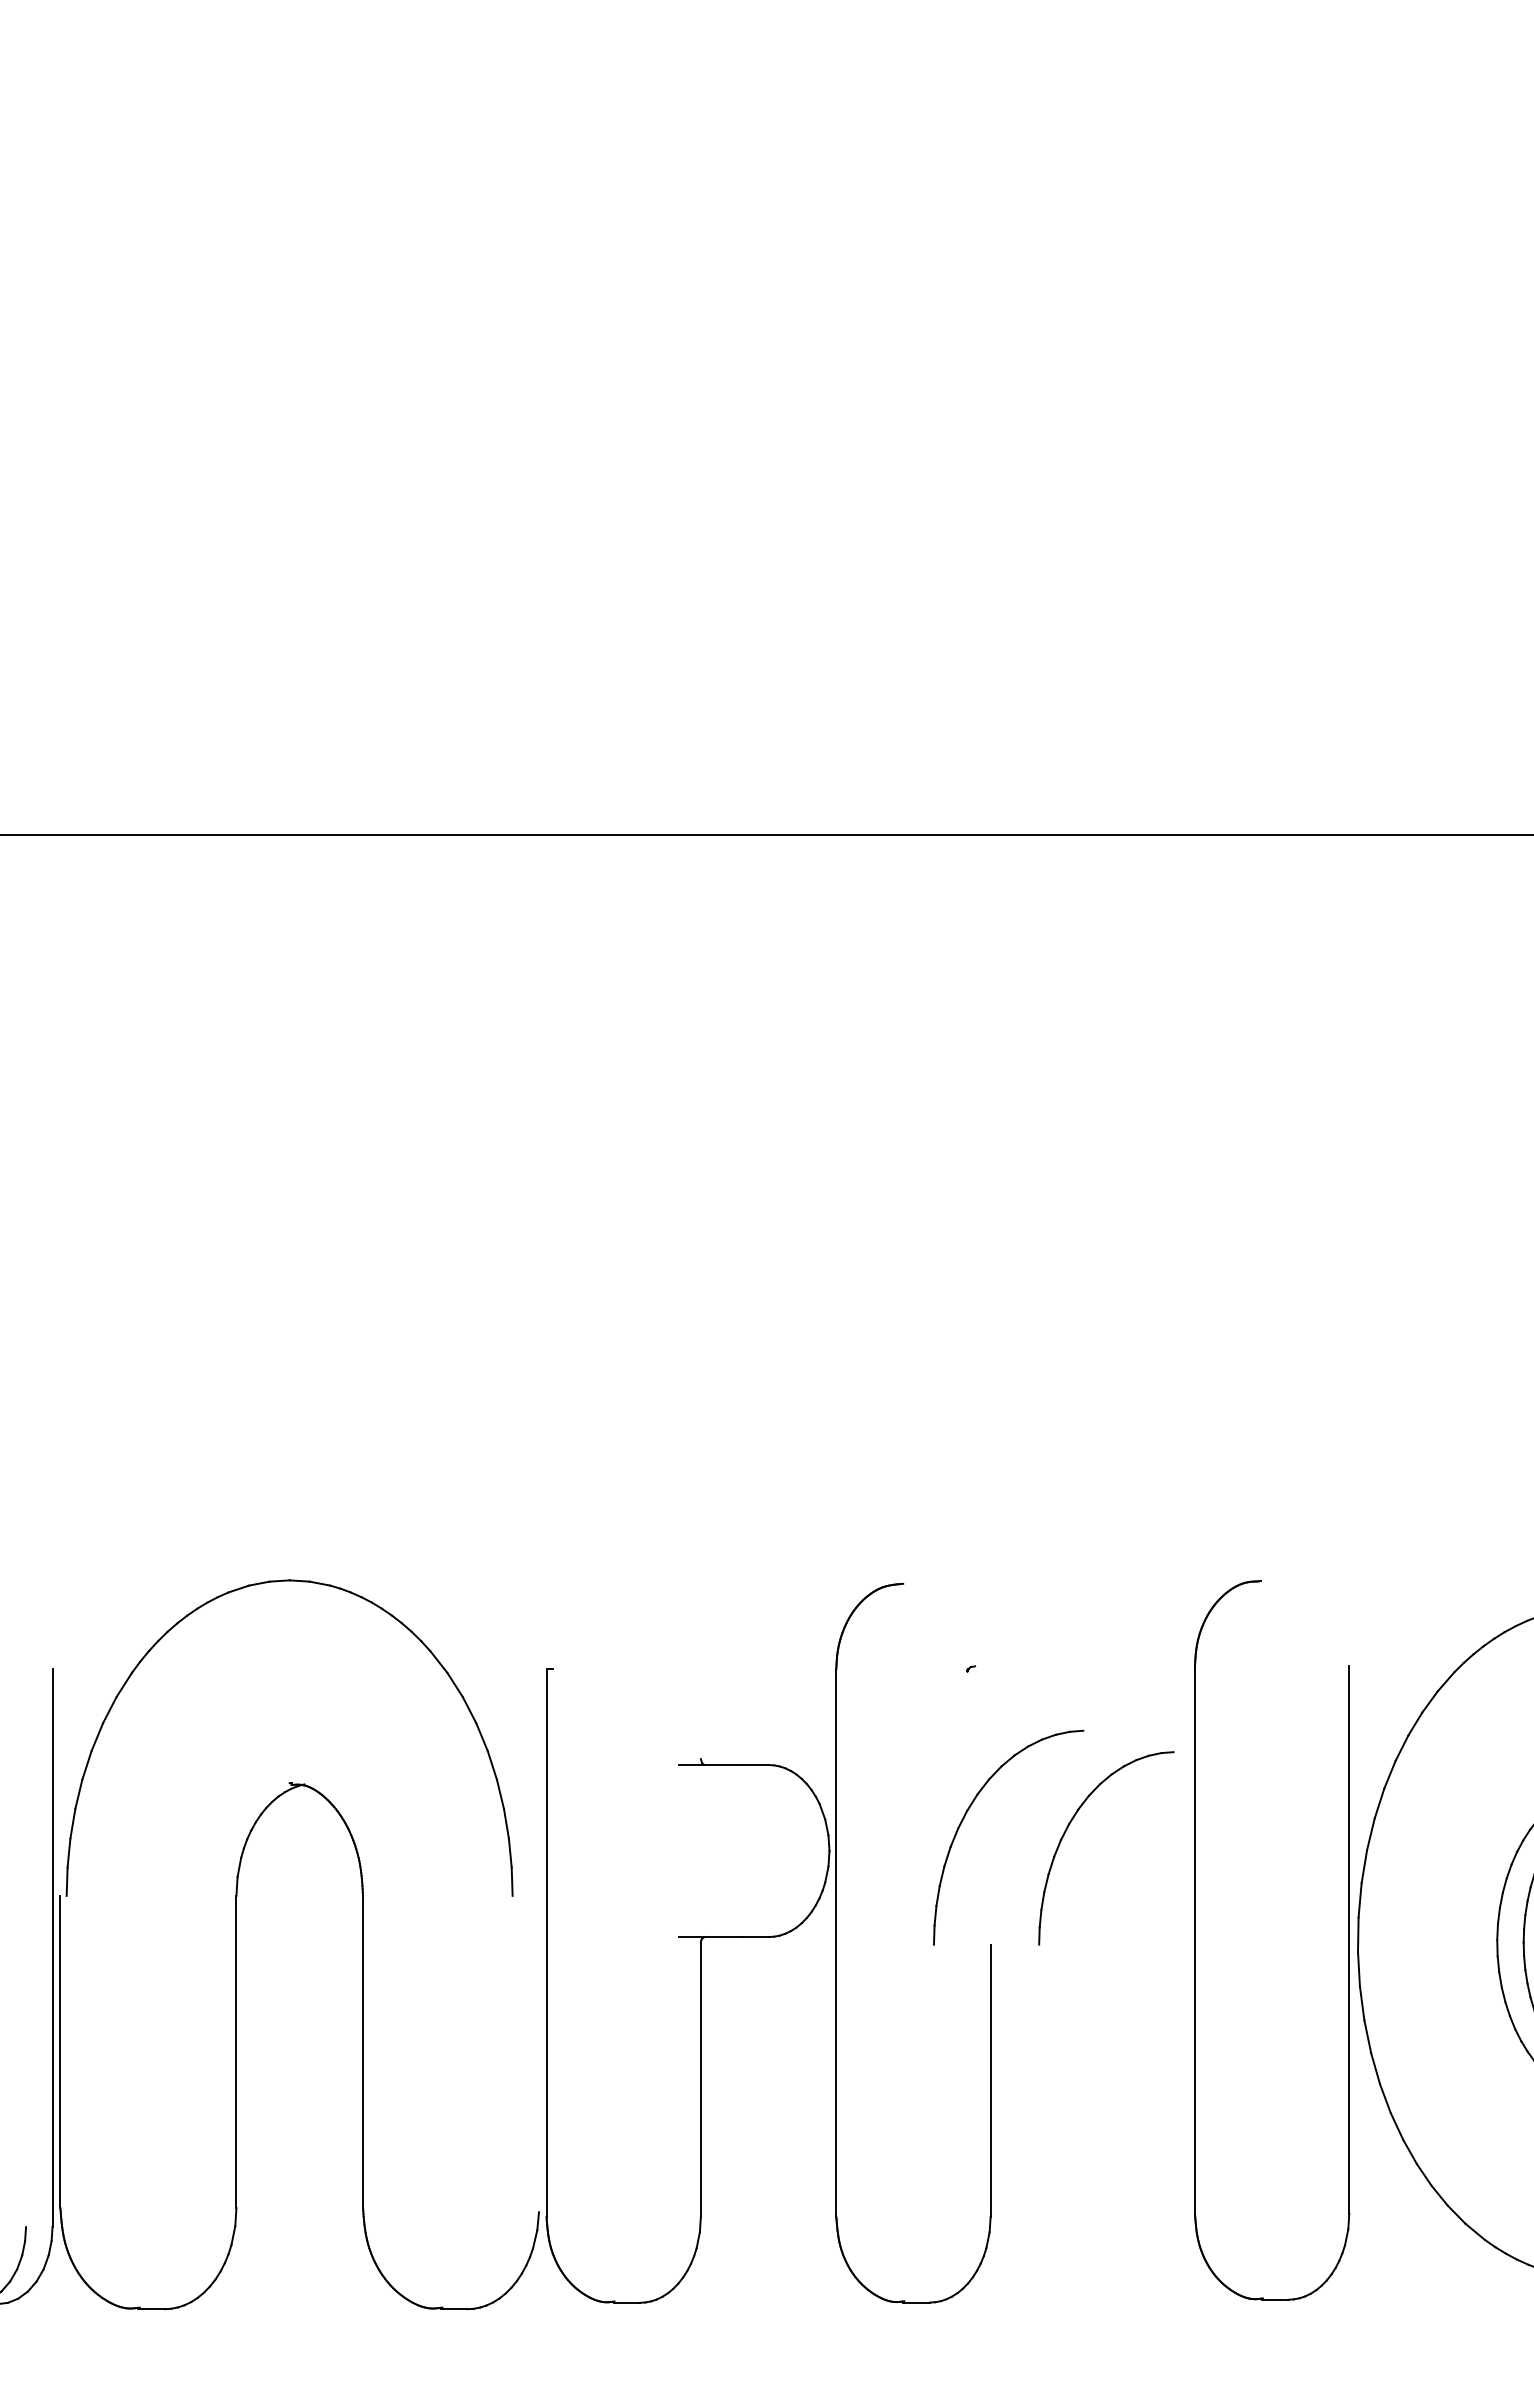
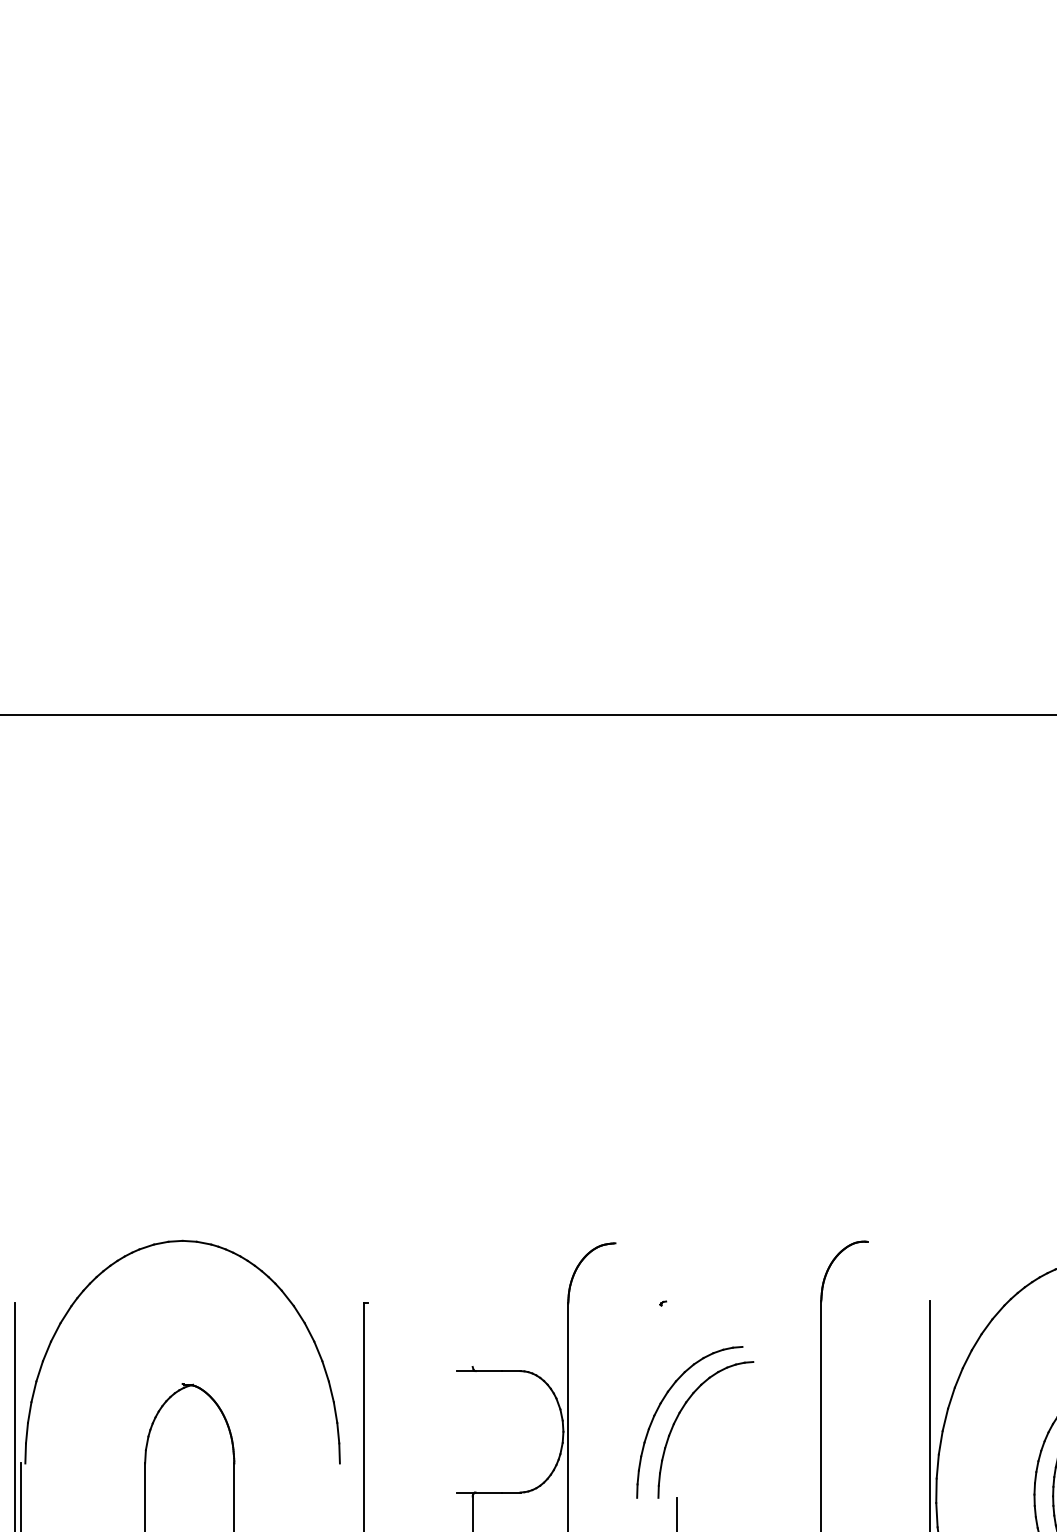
part: (1070, 1824) -> (680, 1413), moved

